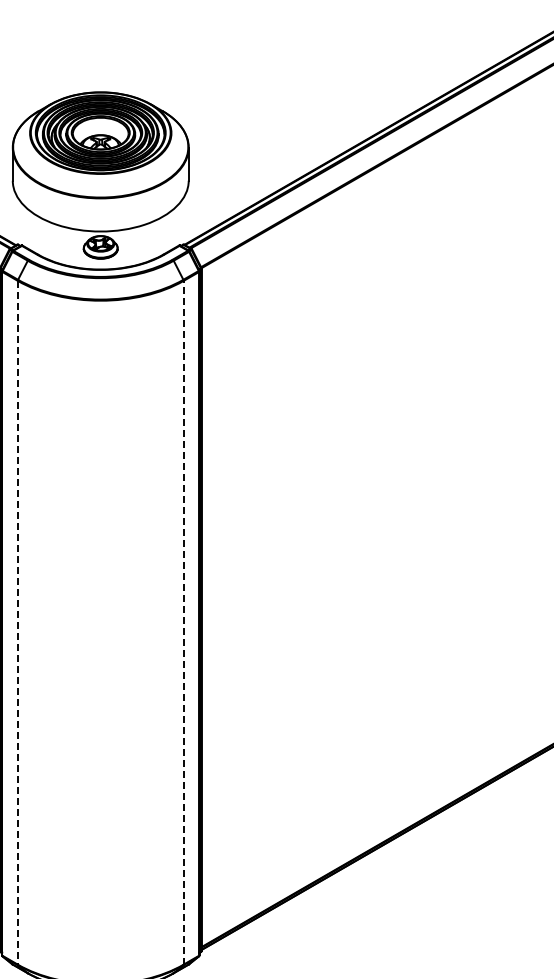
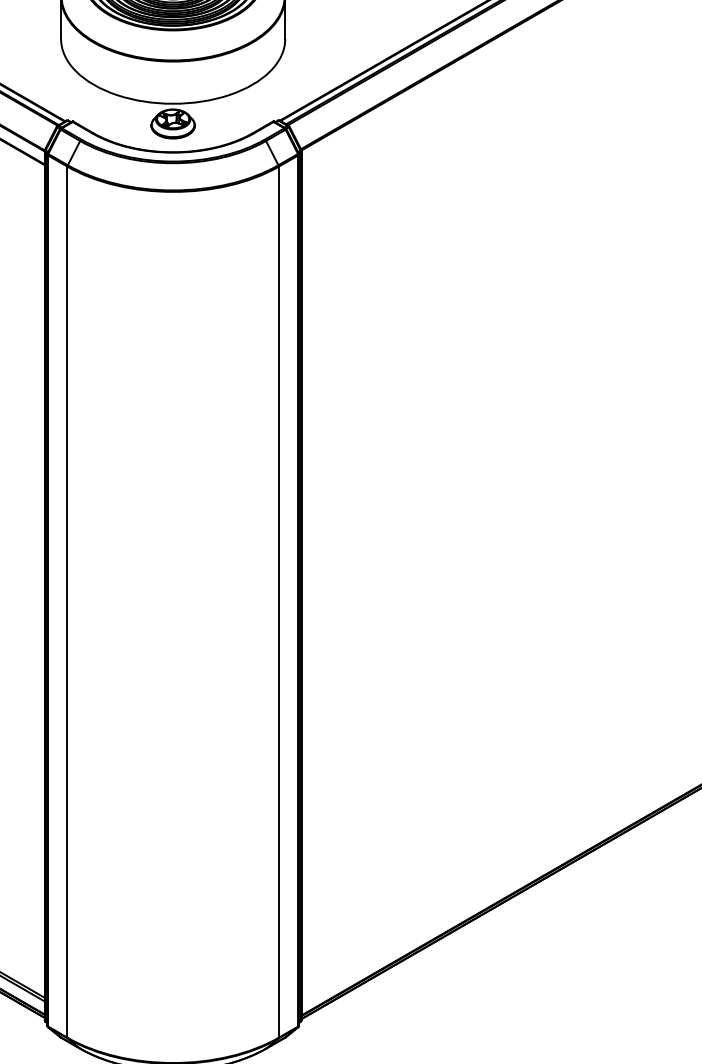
line: (17, 622) -> (67, 601), dashed -> solid
line: (183, 622) -> (278, 601), dashed -> solid

